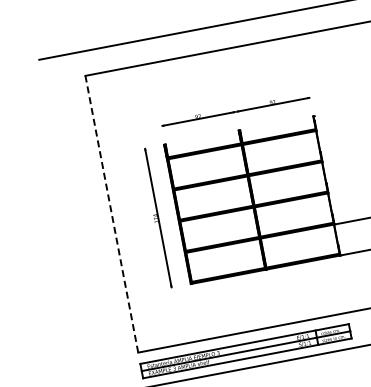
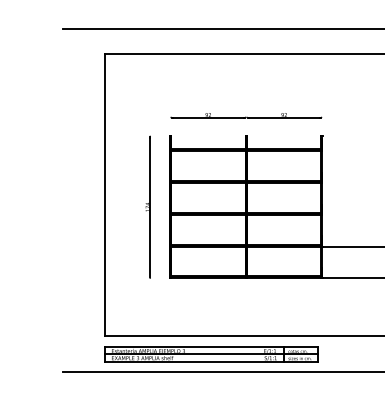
line: (112, 213) -> (105, 194), dashed -> solid

